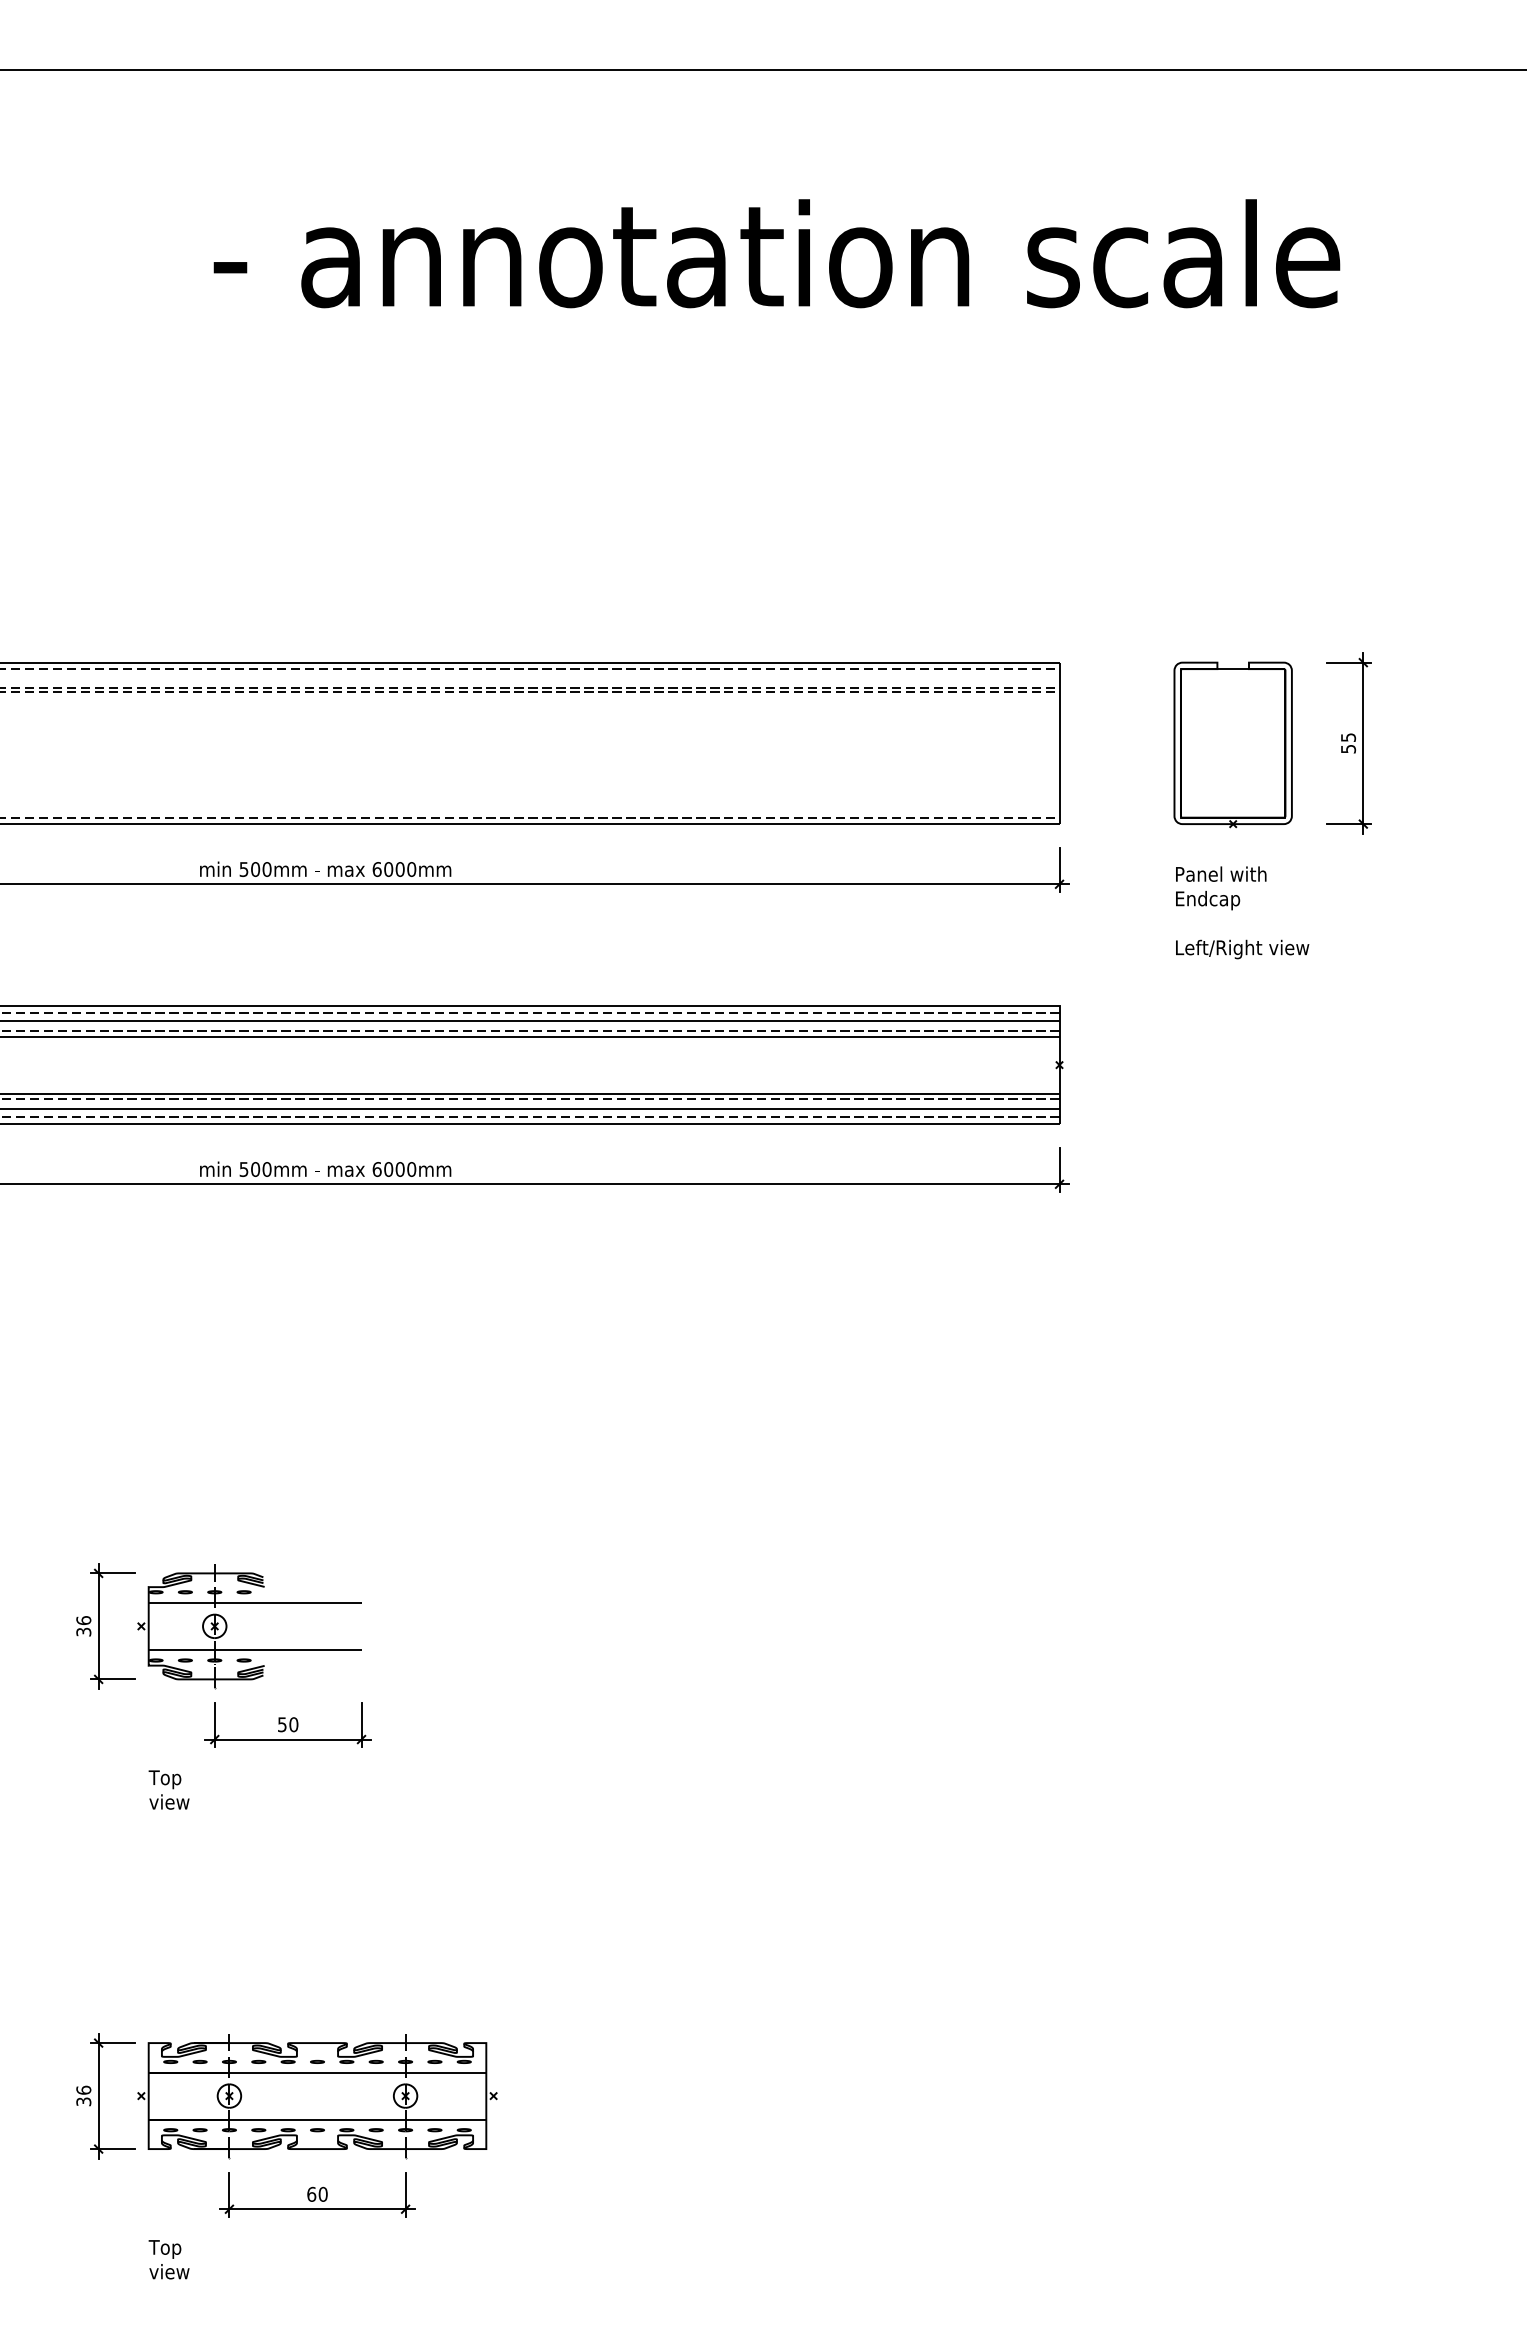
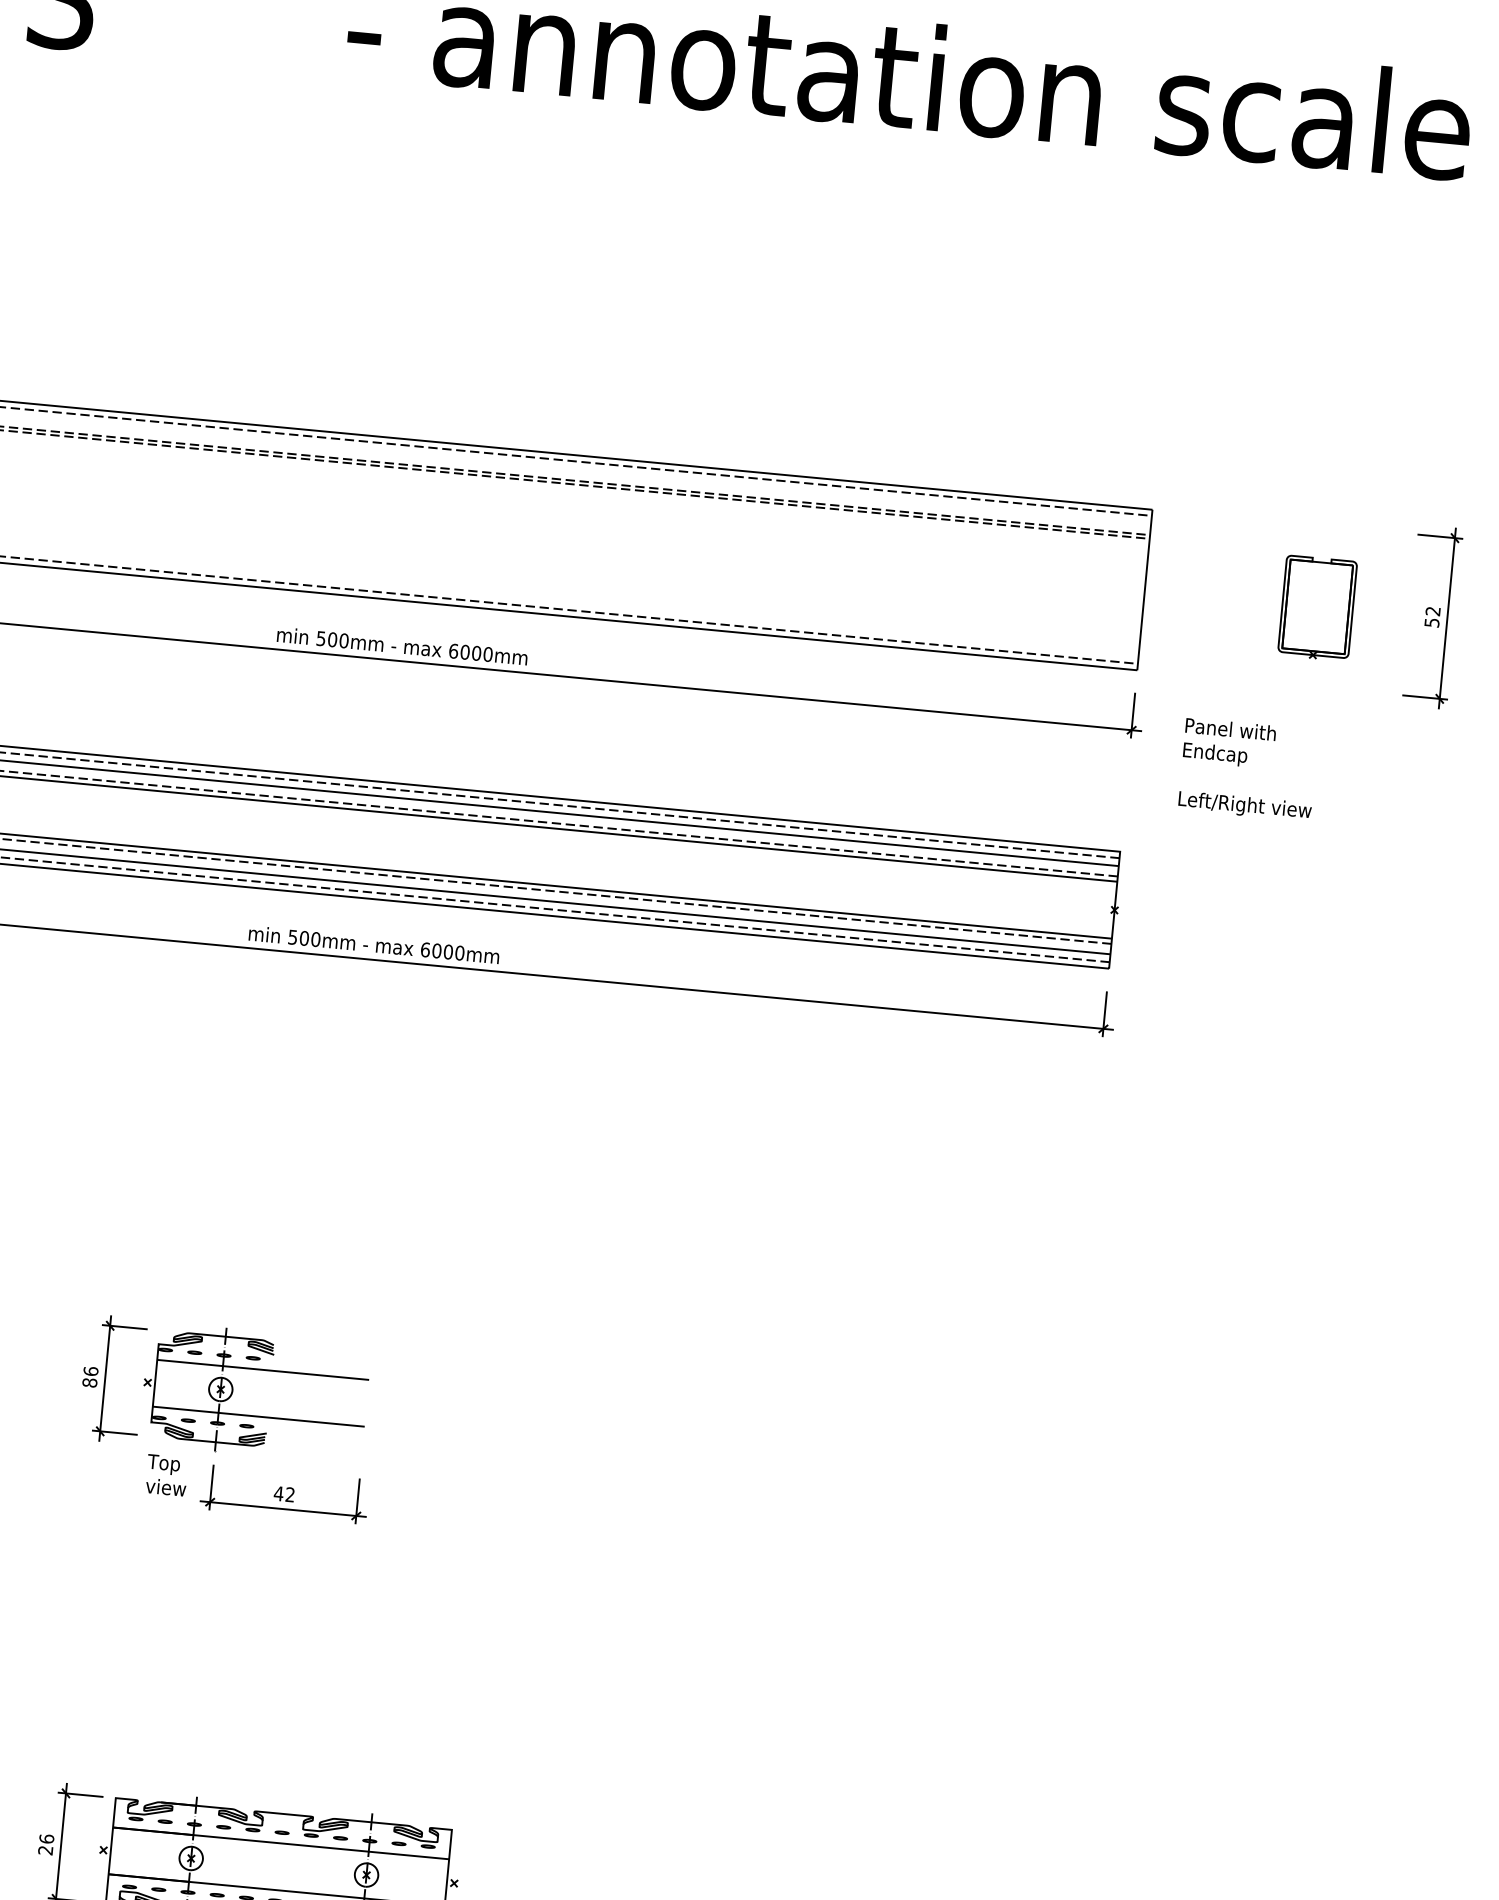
text: (1348, 737) -> (1433, 611), 55 -> 52
part: (1232, 744) -> (1317, 607), size x0.6
text: (1242, 912) -> (1248, 769), moved
text: (83, 1631) -> (89, 1382), 36 -> 86
text: (287, 1724) -> (283, 1494), 50 -> 42
text: (168, 1789) -> (166, 1474), moved
text: (83, 2101) -> (45, 1850), 36 -> 26

